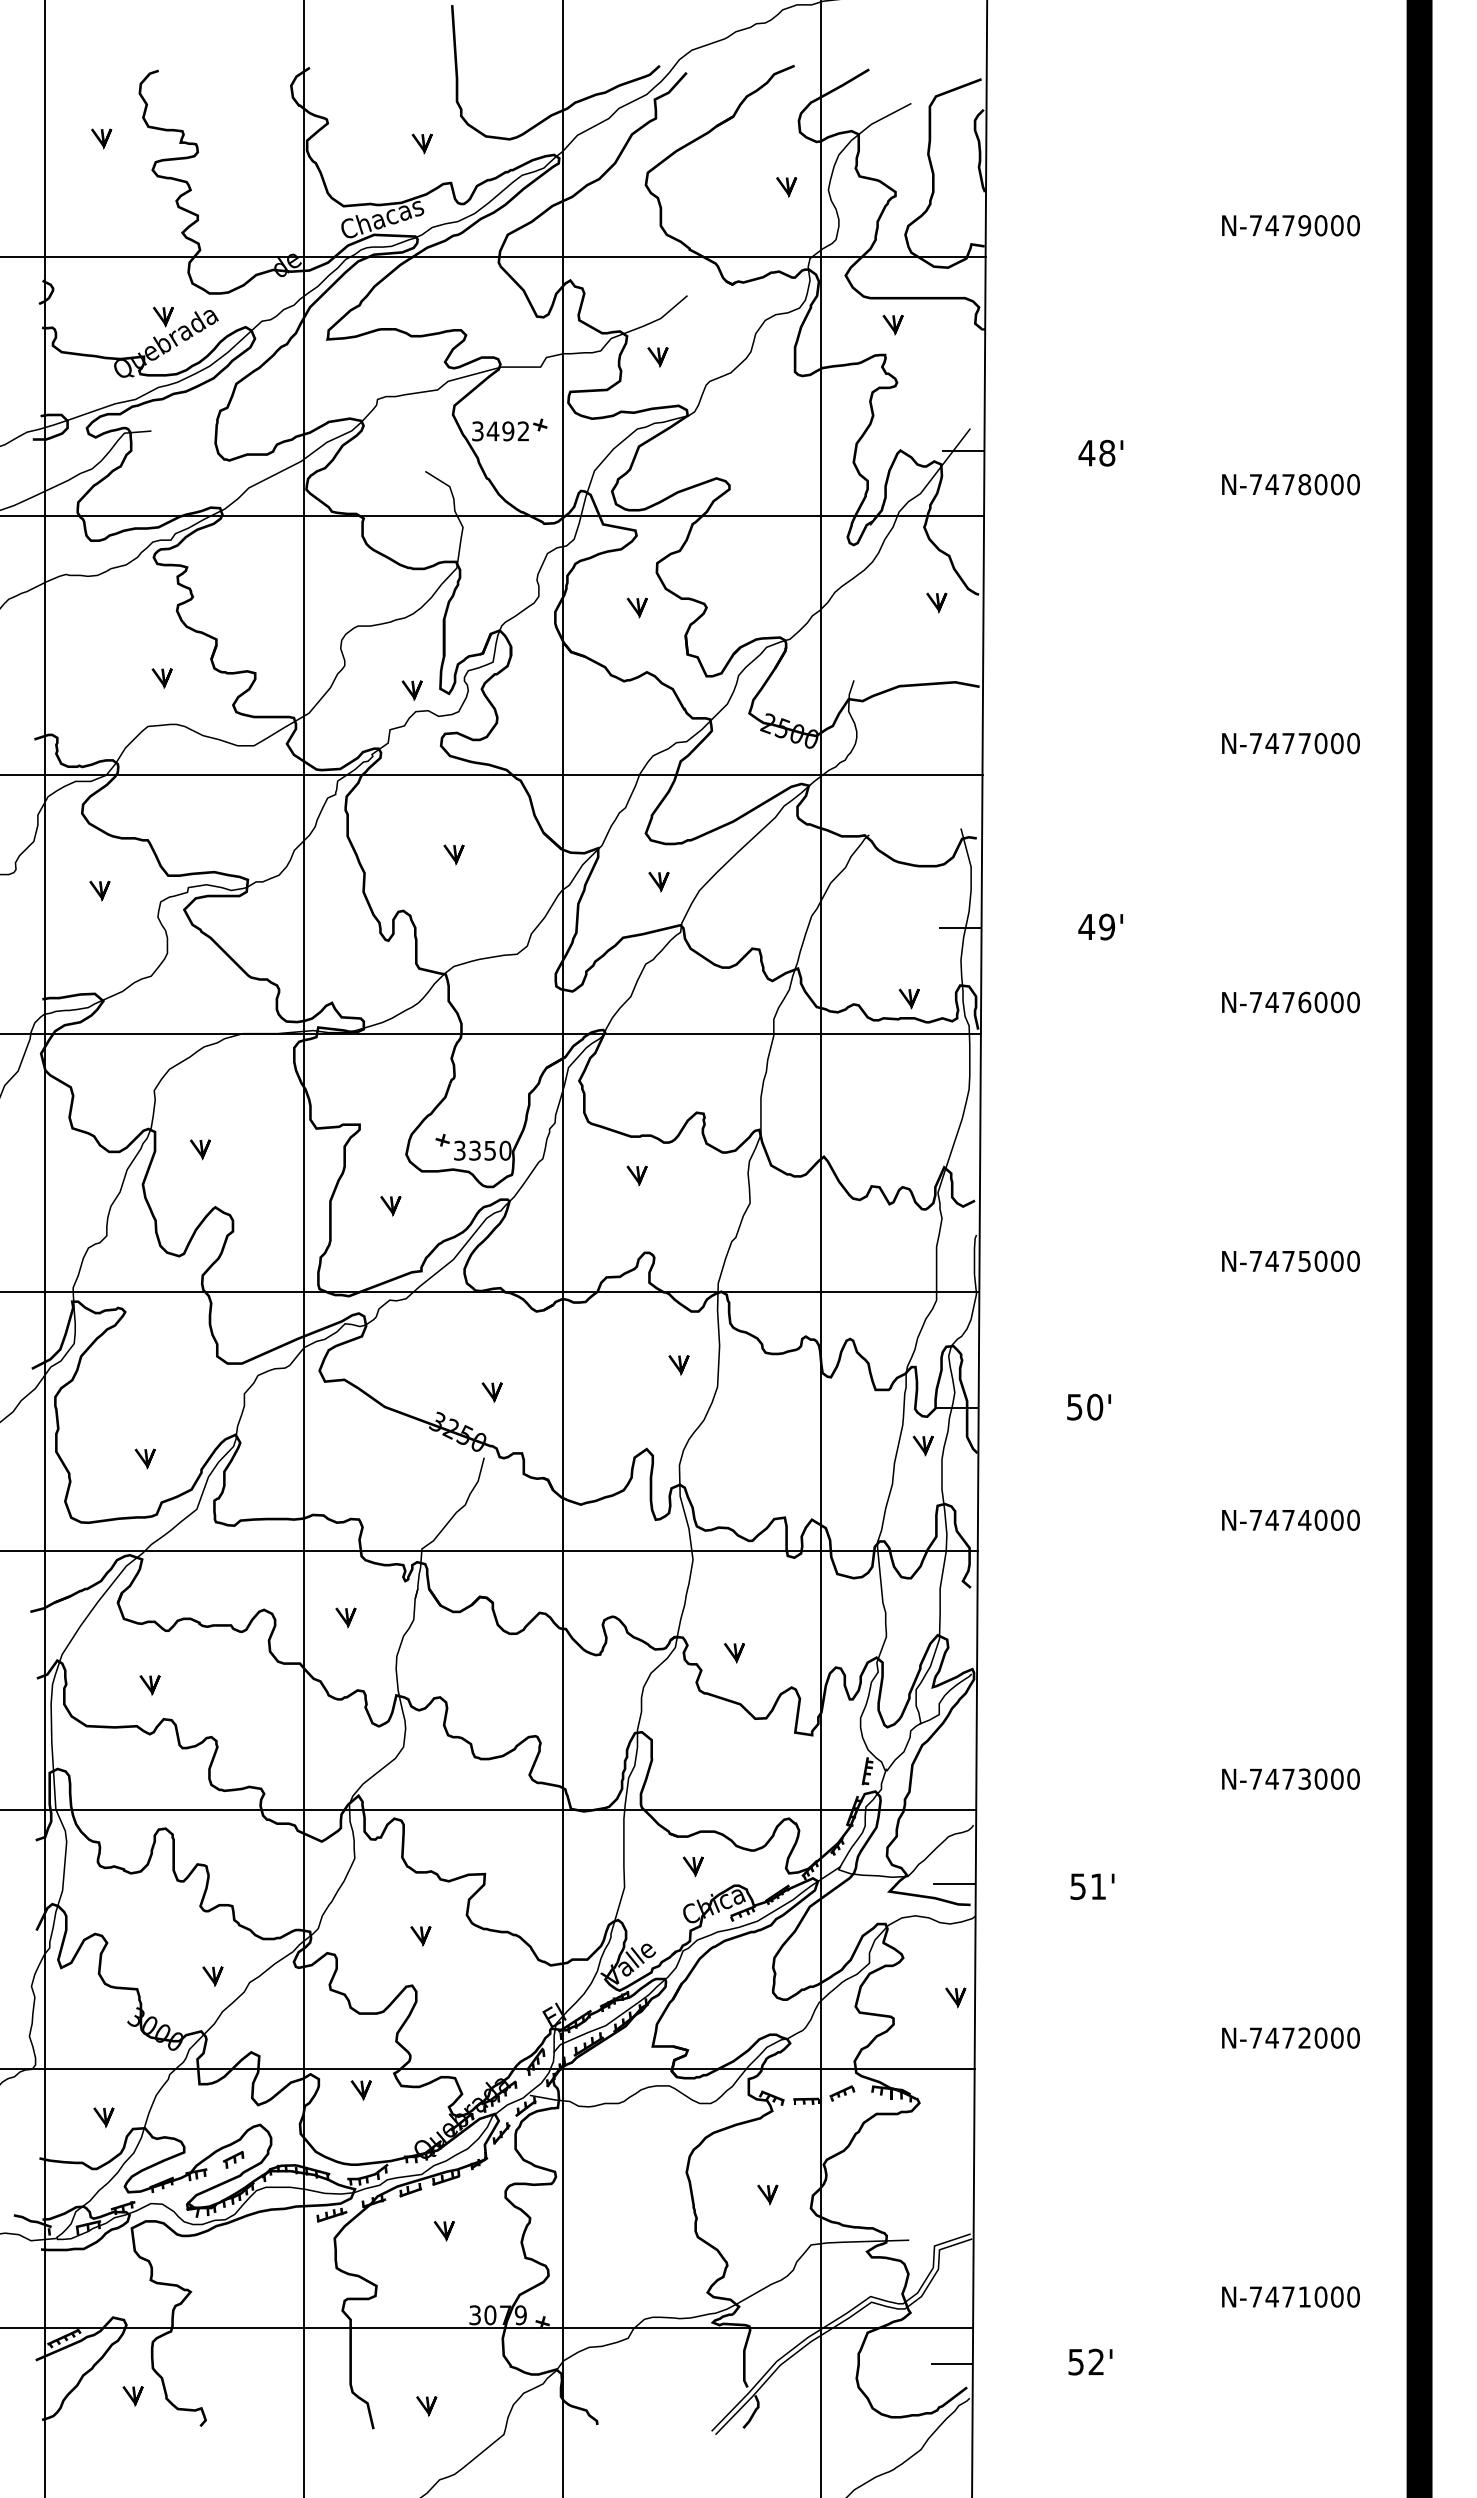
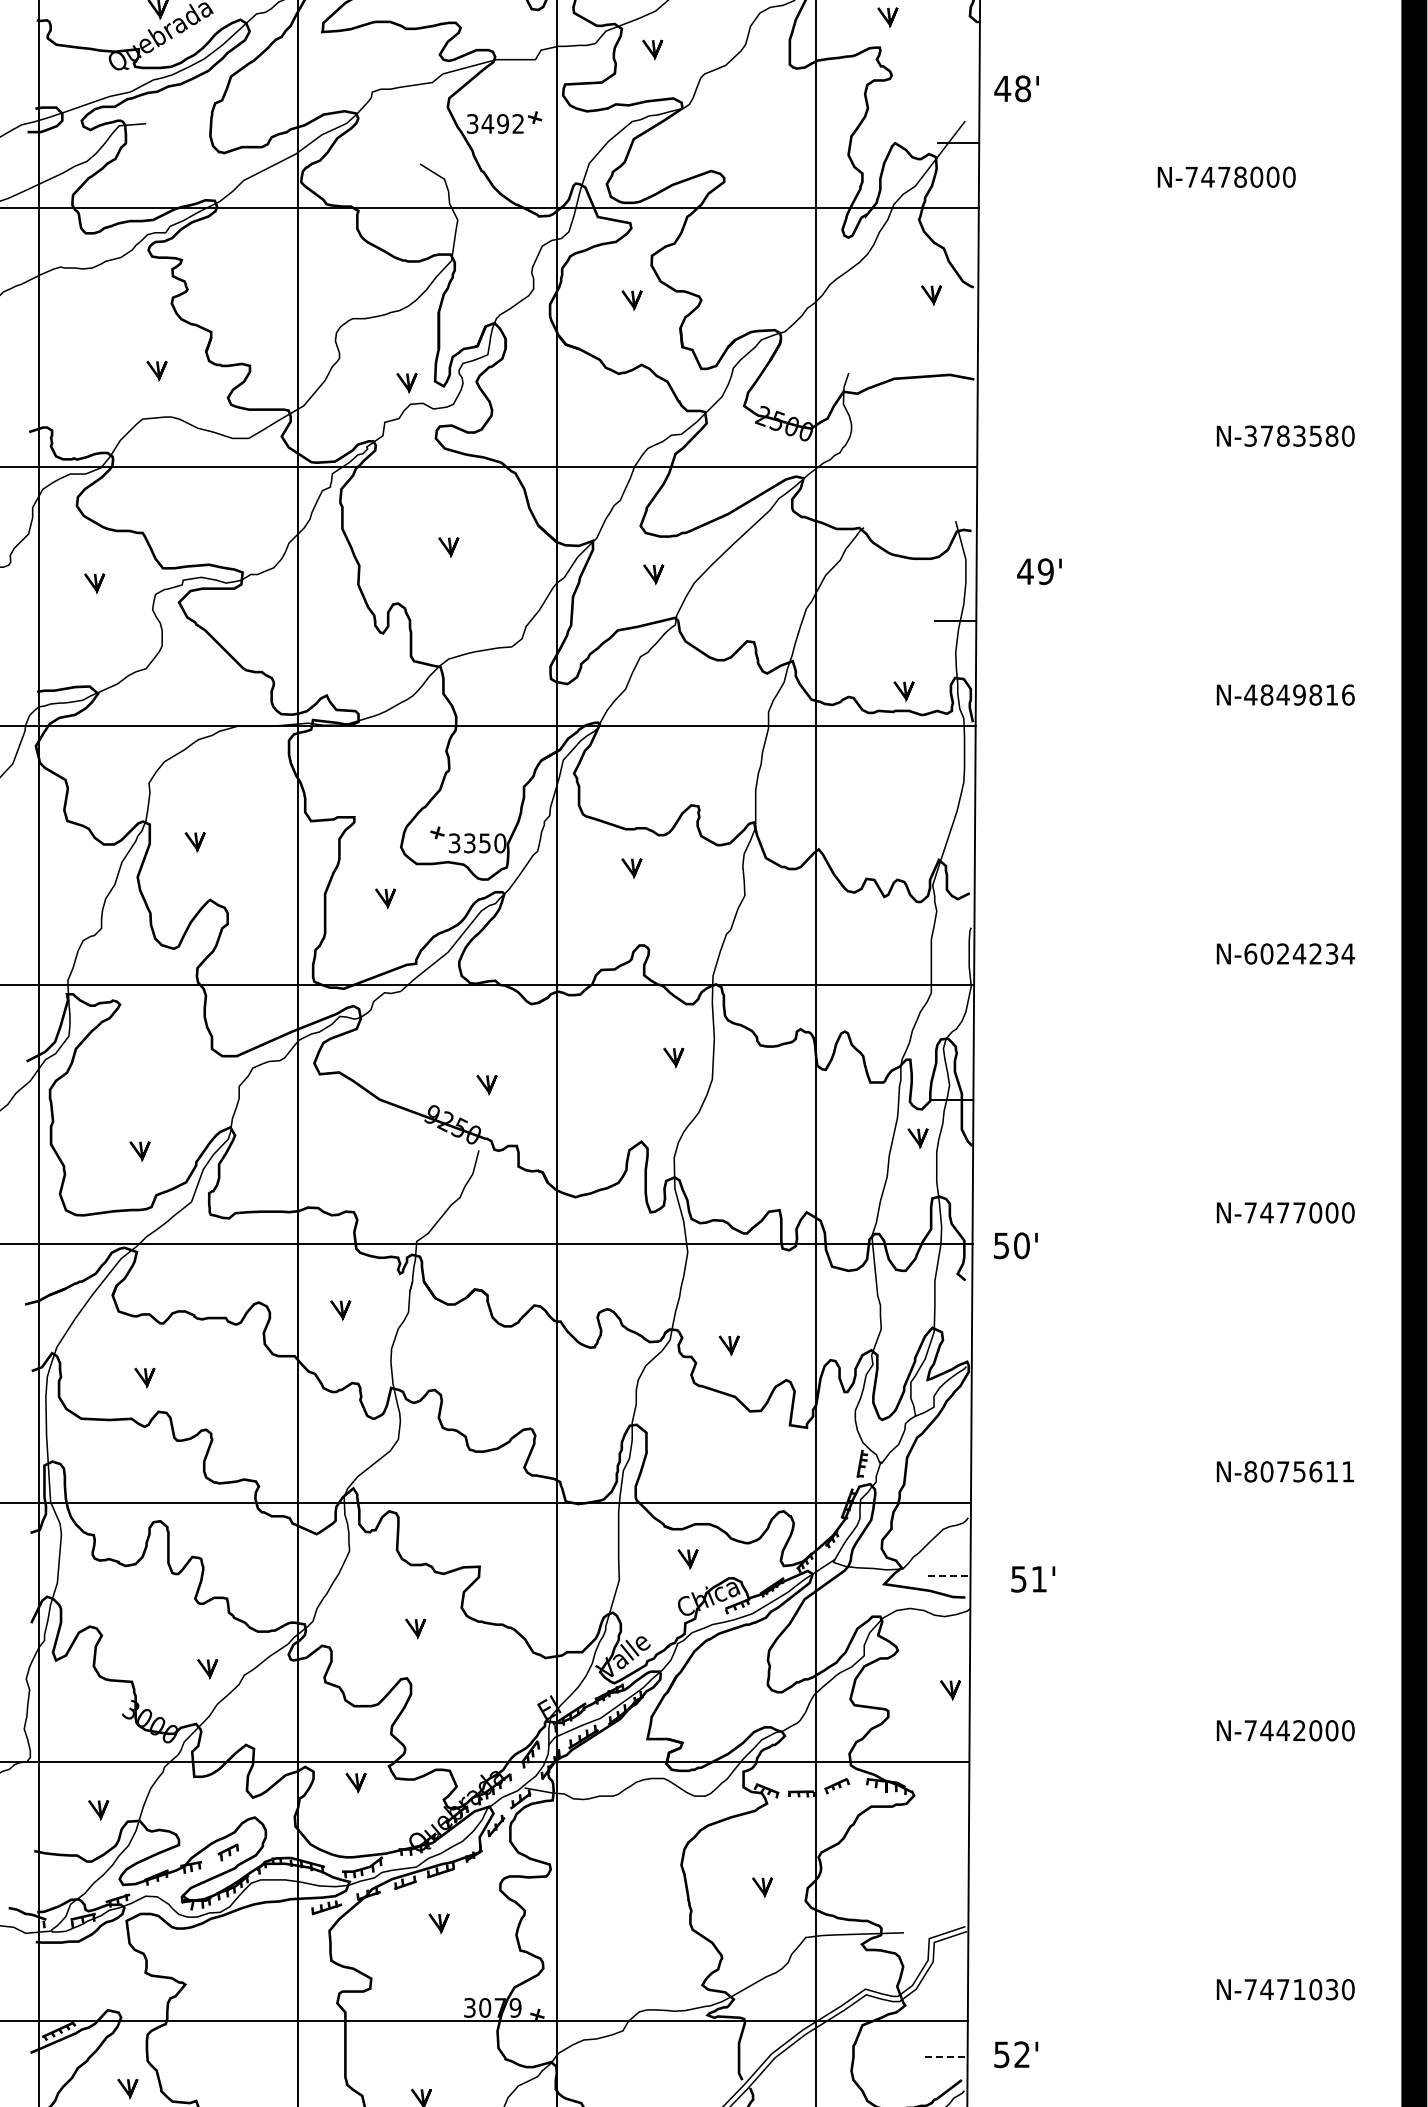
text: (1100, 452) -> (1016, 88), moved
text: (1290, 484) -> (1226, 177), moved
text: (1296, 743) -> (1291, 436), N-7477000 -> N-3783580
text: (1100, 926) -> (1039, 571), moved
text: (1304, 1002) -> (1299, 695), N-7476000 -> N-4849816
text: (1304, 1261) -> (1299, 954), N-7475000 -> N-6024234
text: (1088, 1406) -> (1015, 1245), moved
text: (437, 1421) -> (432, 1114), 3250 -> 9250
text: (1304, 1520) -> (1299, 1213), N-7474000 -> N-7477000
text: (1304, 1778) -> (1299, 1471), N-7473000 -> N-8075611
line: (955, 1883) -> (950, 1576), solid -> dashed
text: (1092, 1886) -> (1033, 1579), moved
text: (1288, 2037) -> (1283, 1730), N-7472000 -> N-7442000
text: (1337, 2296) -> (1332, 1989), N-7471000 -> N-7471030
text: (1090, 2361) -> (1016, 2054), moved
line: (952, 2364) -> (947, 2057), solid -> dashed

